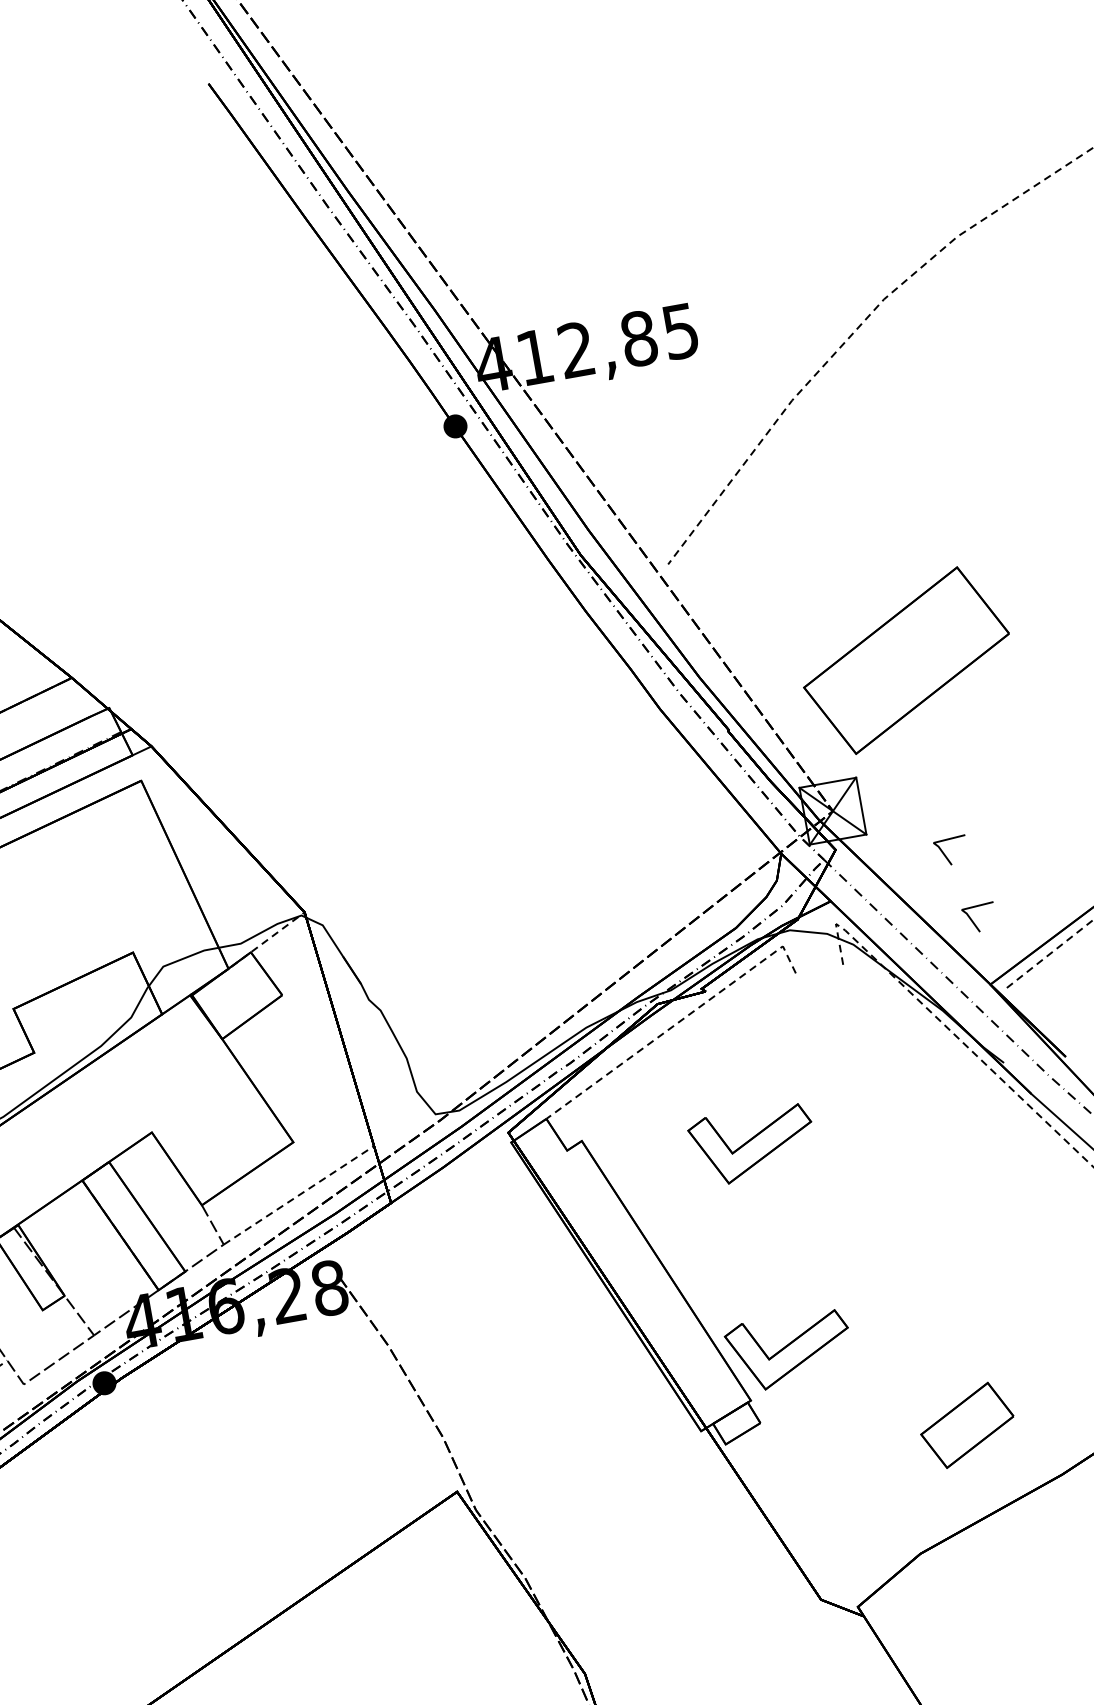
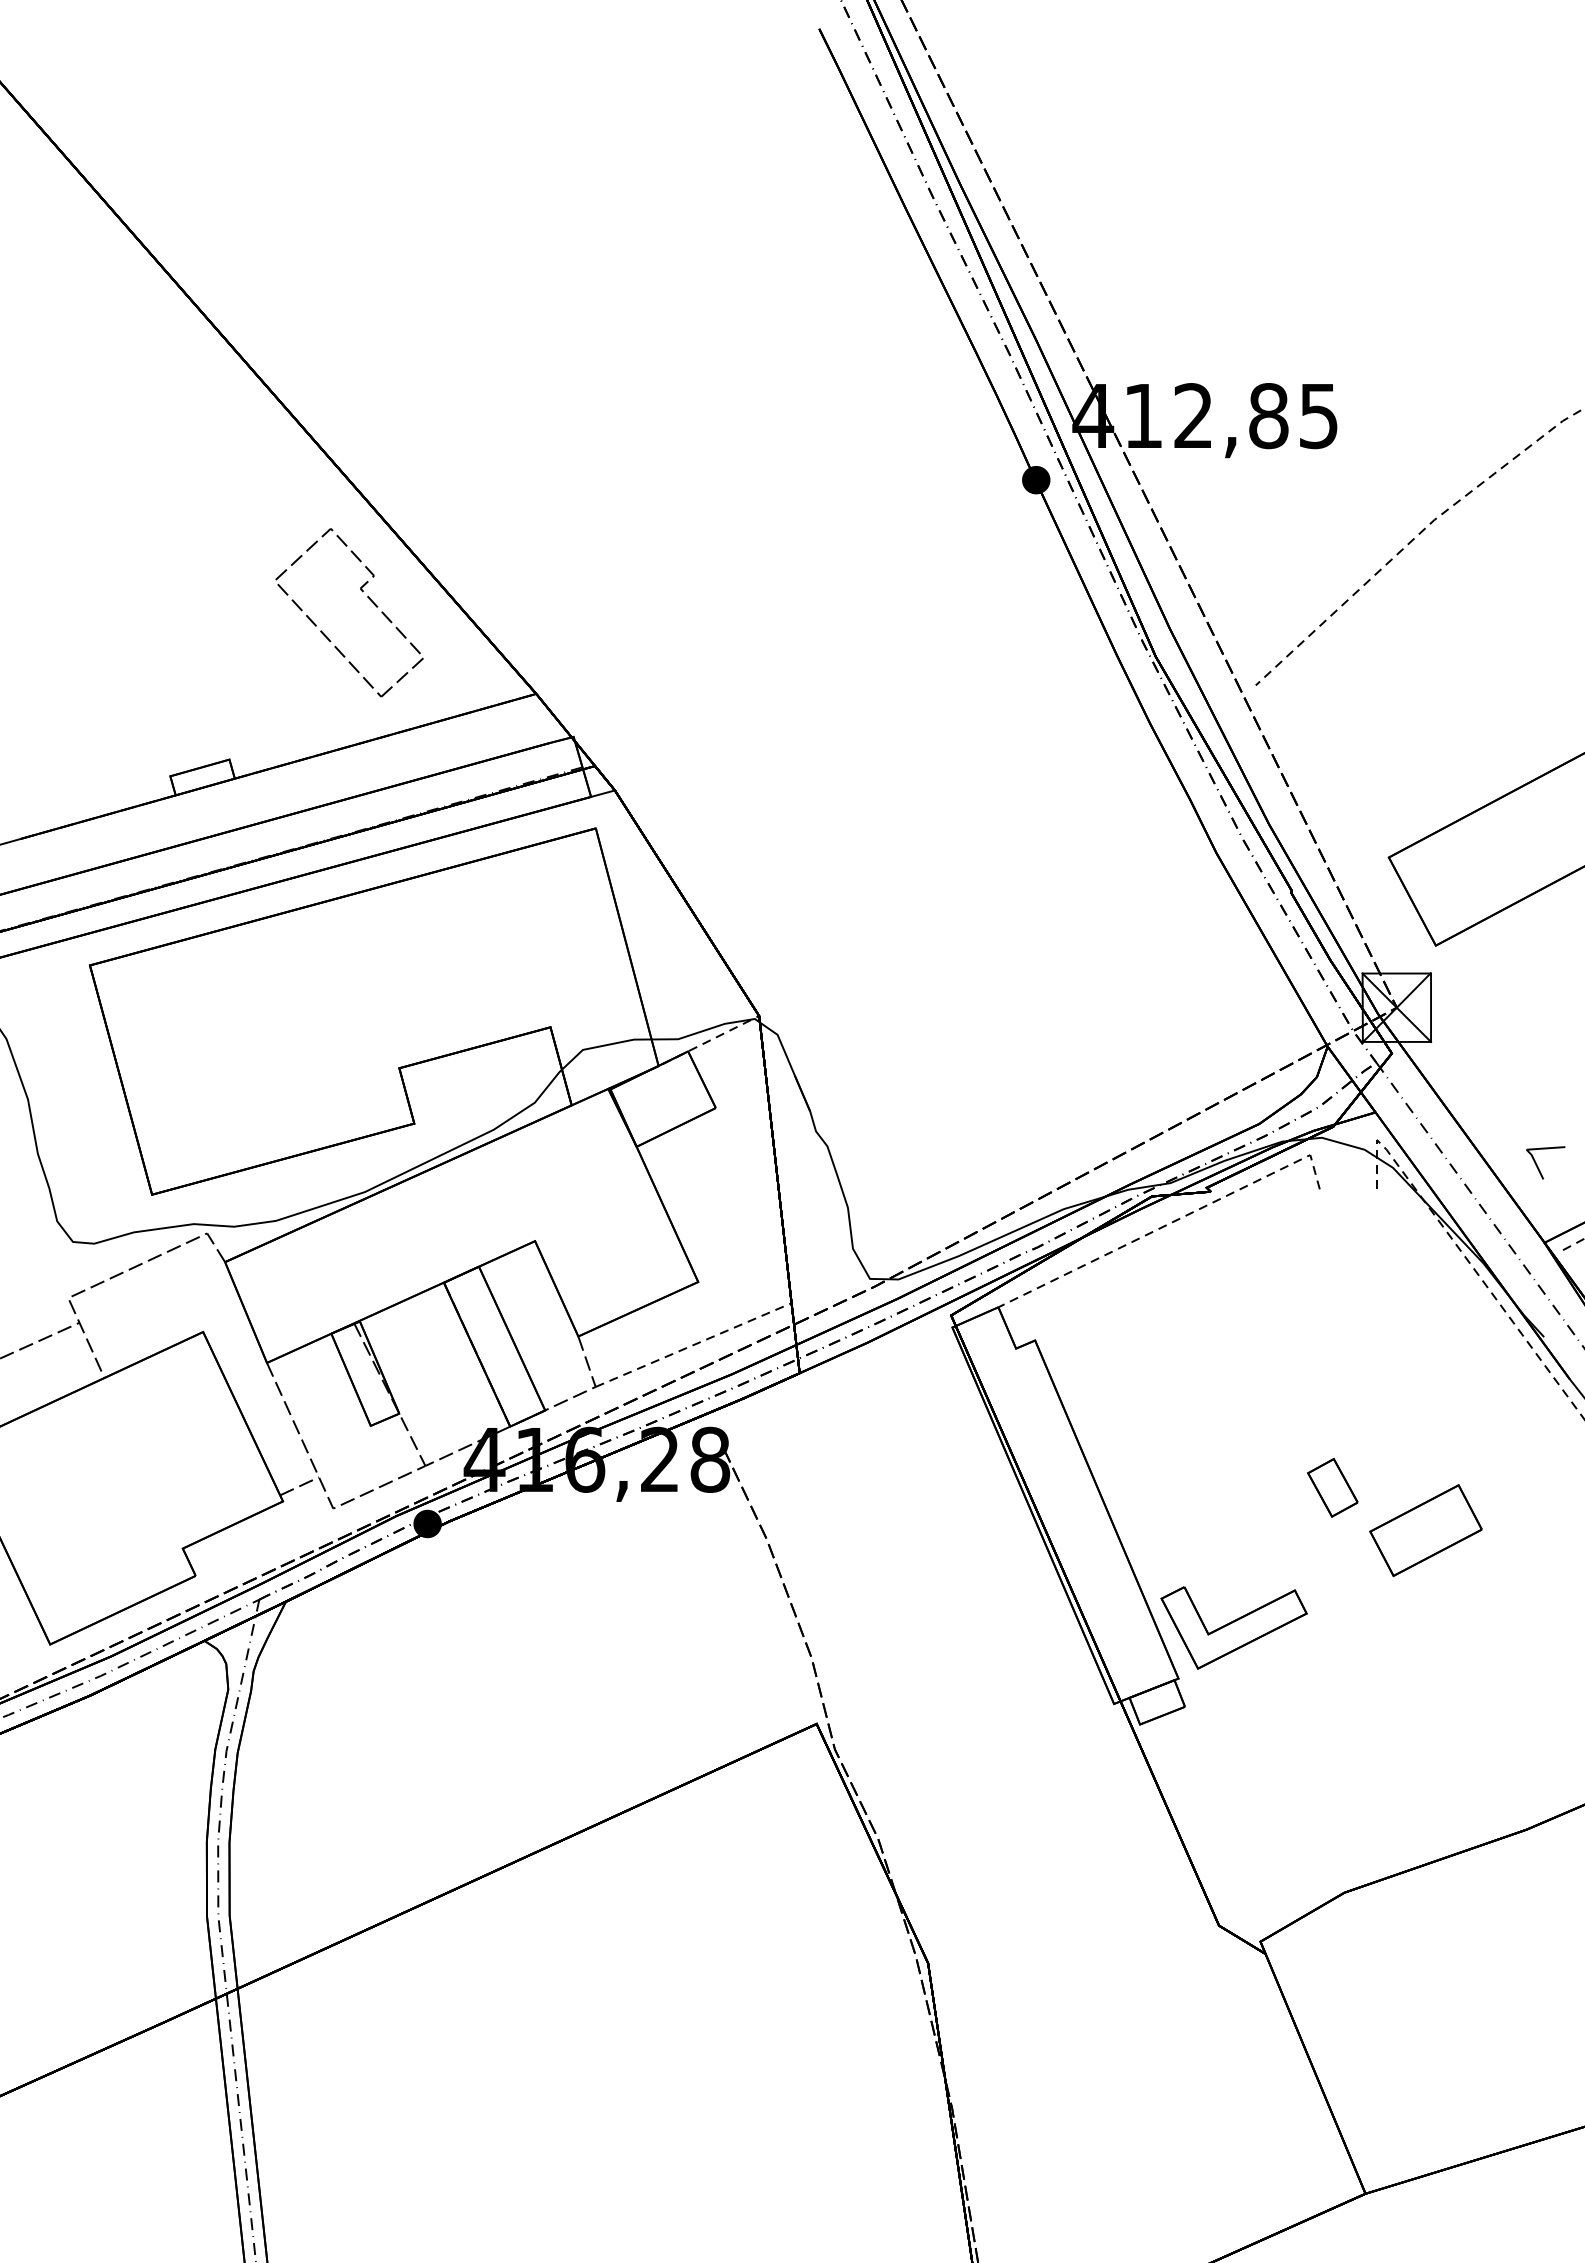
line: (945, 855) -> (1519, 1082), removed
part: (752, 1144) -> (1233, 1379), removed
part: (850, 1219) -> (1332, 1487), added
part: (966, 1425) -> (1425, 1530), moved

